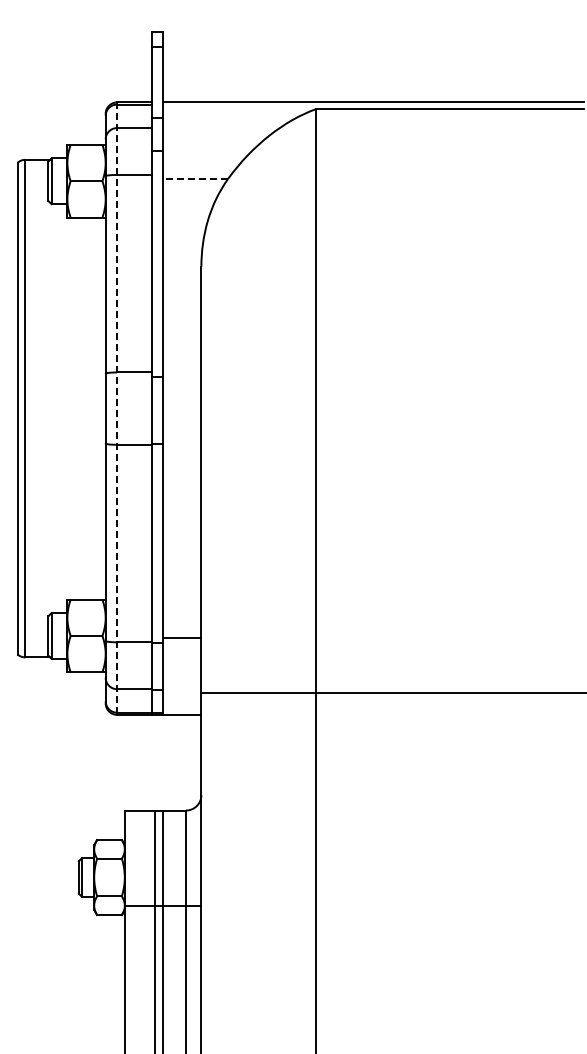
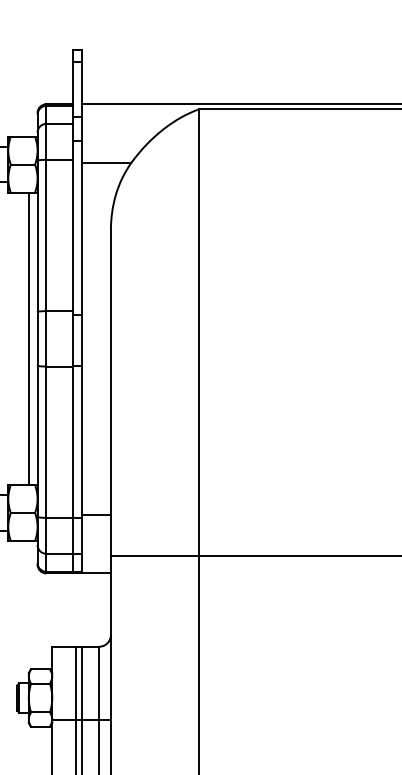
line: (195, 178) -> (106, 162), dashed -> solid
line: (94, 408) -> (29, 338), added
line: (117, 409) -> (46, 339), dashed -> solid

